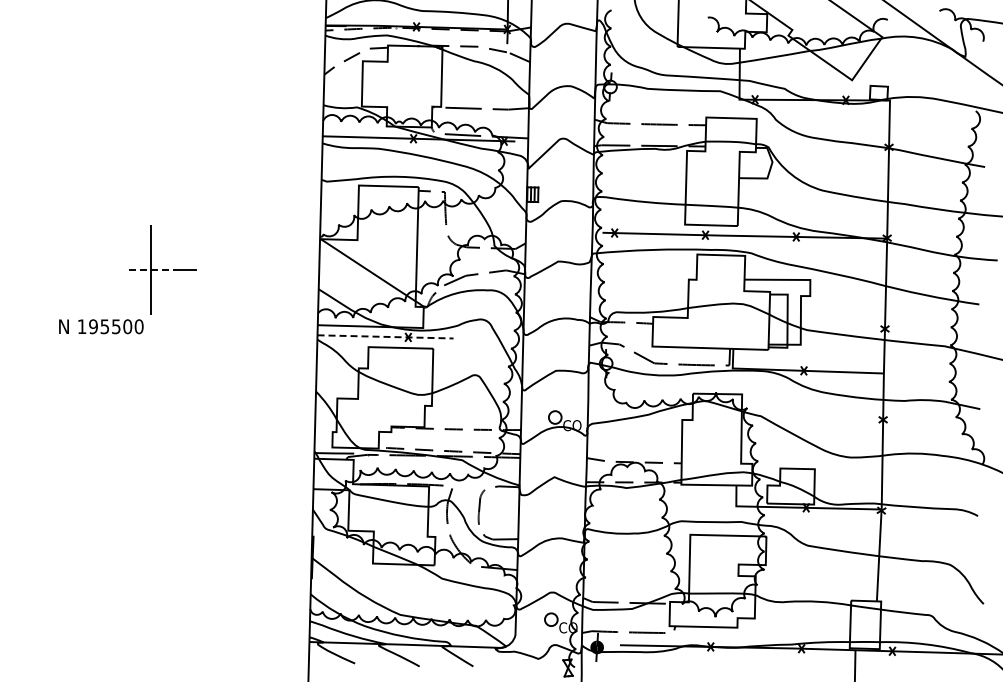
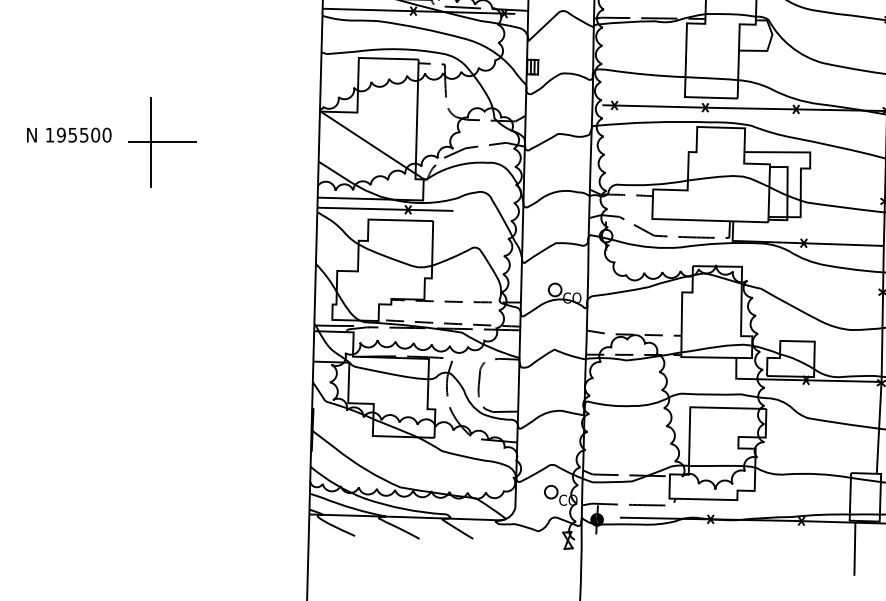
line: (151, 270) -> (151, 142), dashed -> solid
text: (101, 326) -> (69, 134), moved
line: (386, 336) -> (386, 208), dashed -> solid

